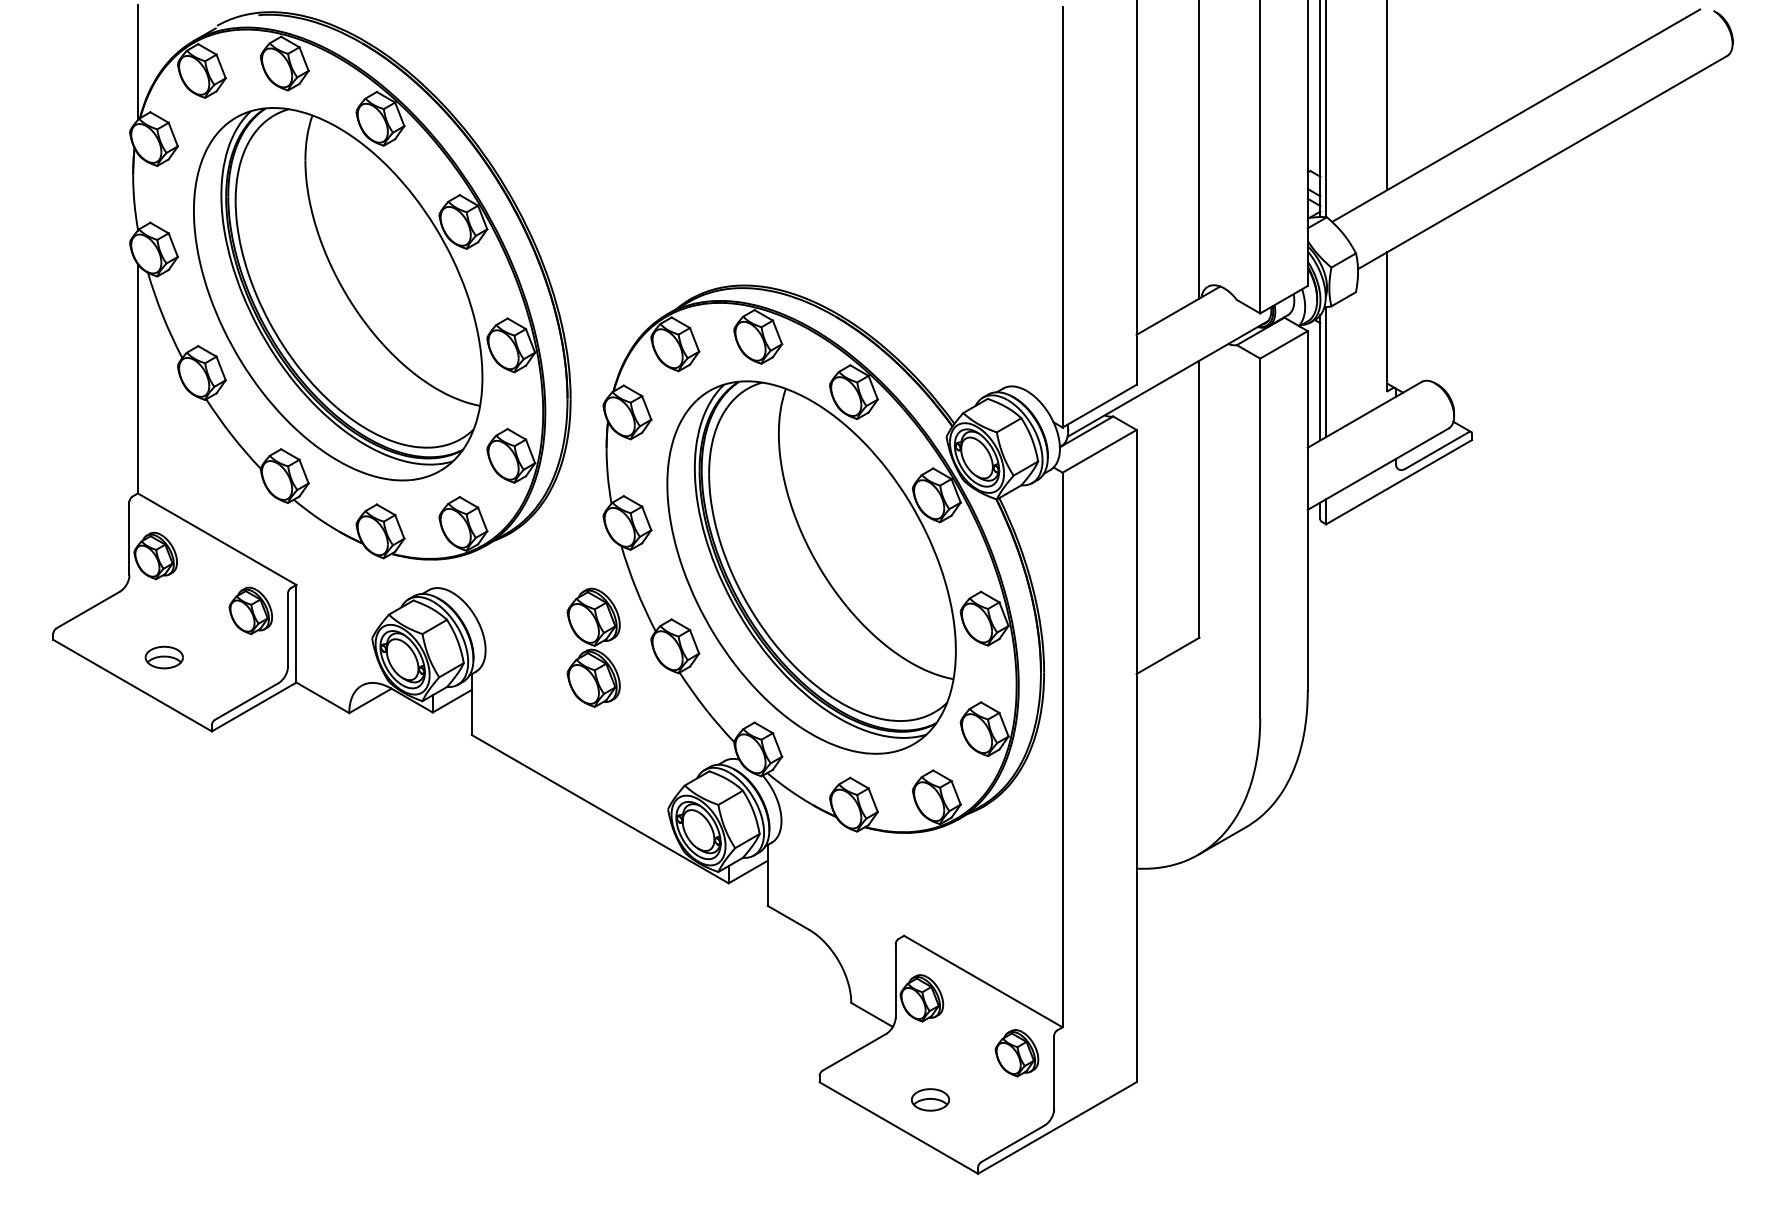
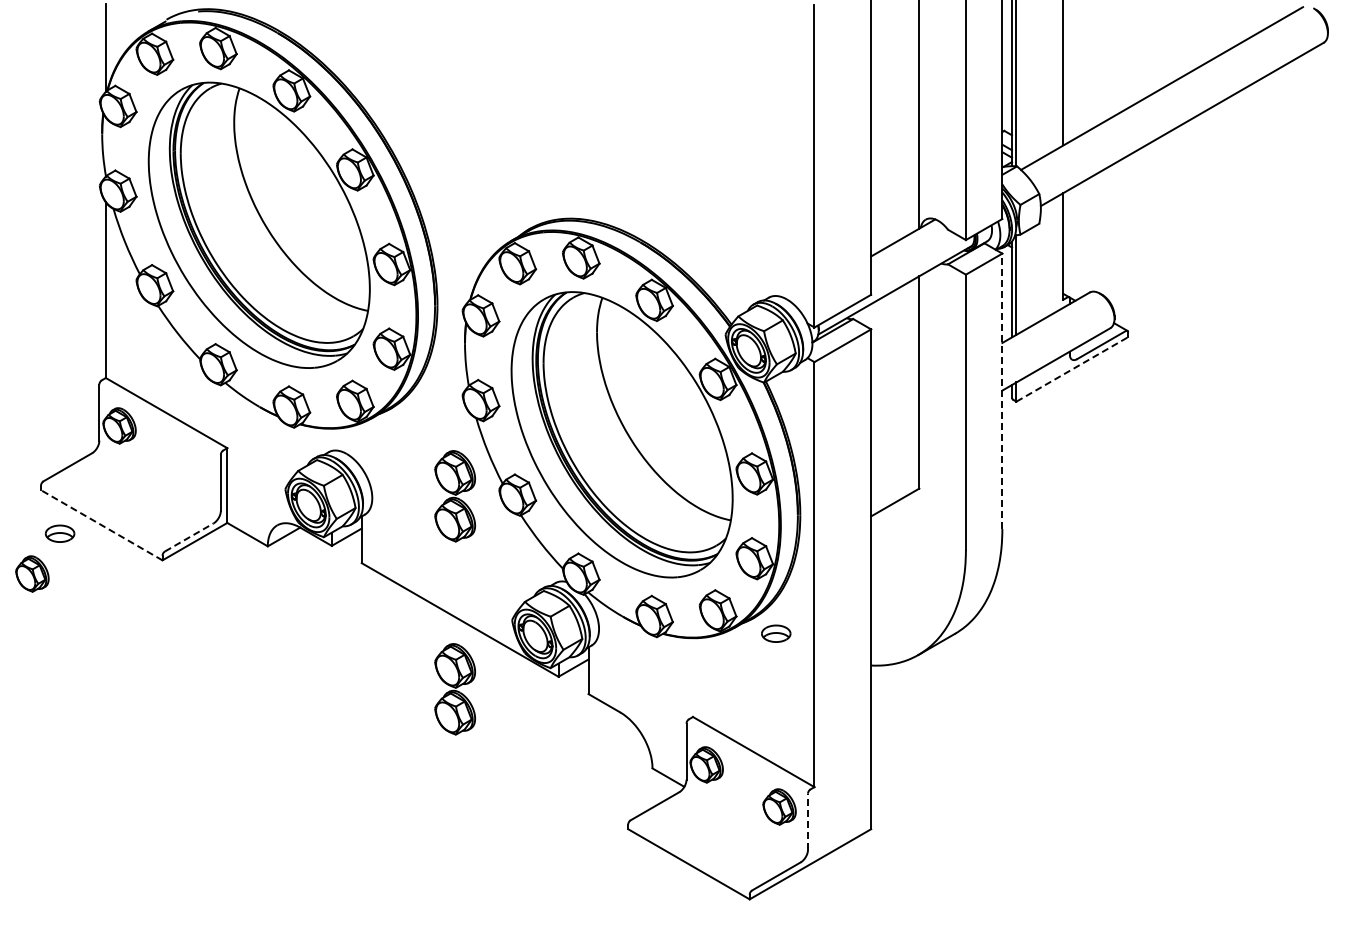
line: (1399, 482) -> (1072, 369), solid -> dashed
line: (1307, 511) -> (1002, 391), solid -> dashed
part: (250, 610) -> (32, 573), moved
part: (163, 657) -> (59, 533), moved
line: (132, 685) -> (101, 525), solid -> dashed
line: (247, 701) -> (189, 537), solid -> dashed
part: (592, 899) -> (454, 689), added
line: (1054, 1072) -> (808, 821), solid -> dashed
part: (930, 1099) -> (776, 633), moved

